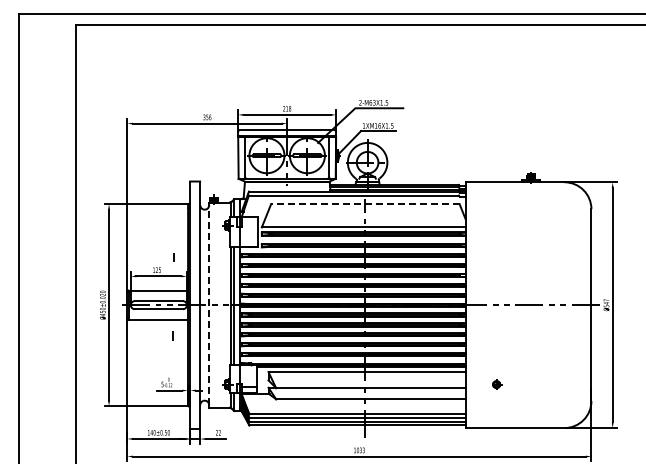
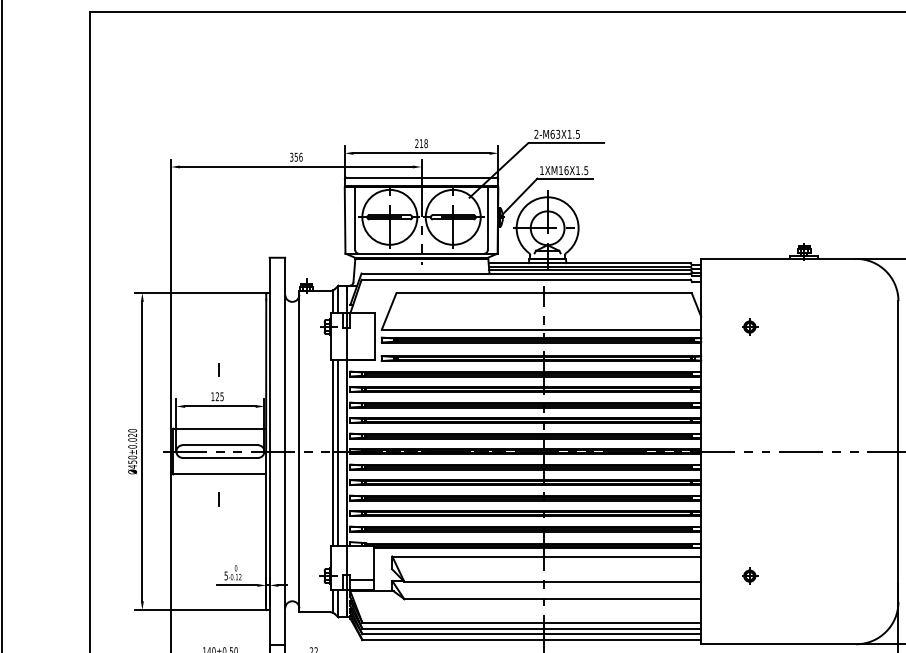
line: (364, 204) -> (542, 293), dashed -> solid
part: (497, 225) -> (751, 326), added
line: (173, 257) -> (218, 370), moved
line: (209, 305) -> (299, 452), dashed -> solid
line: (172, 335) -> (218, 499), moved

